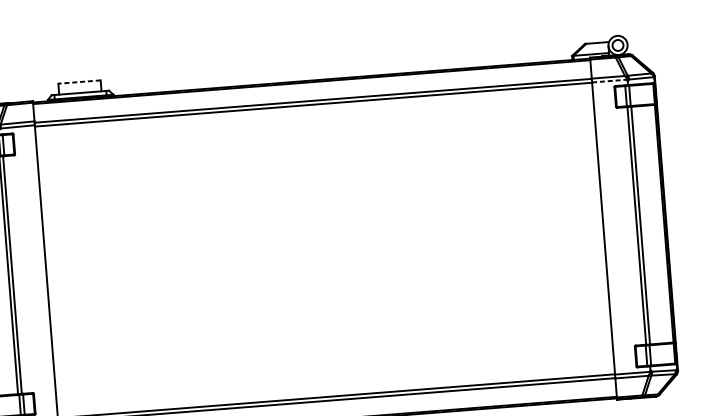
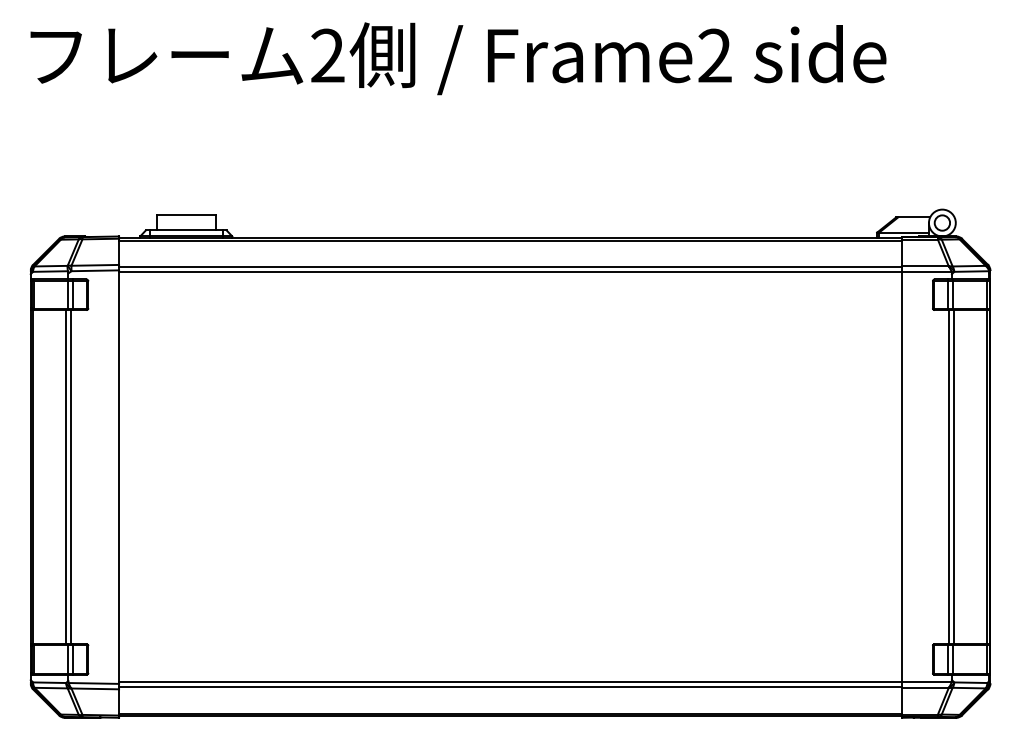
line: (609, 80) -> (926, 271), dashed -> solid
line: (79, 81) -> (186, 214), dashed -> solid

